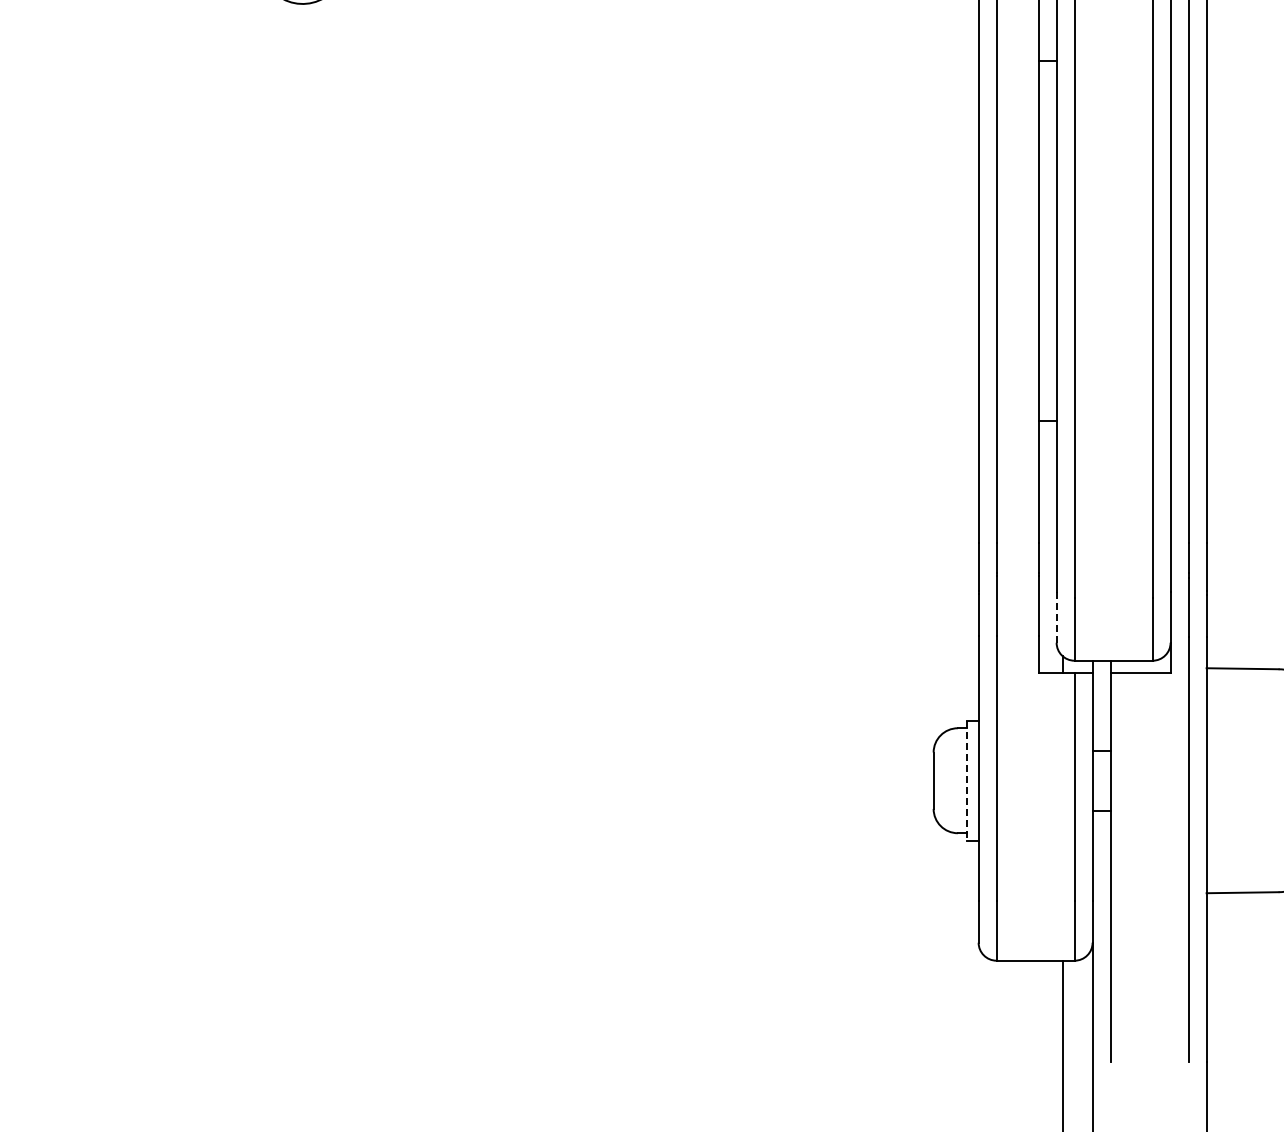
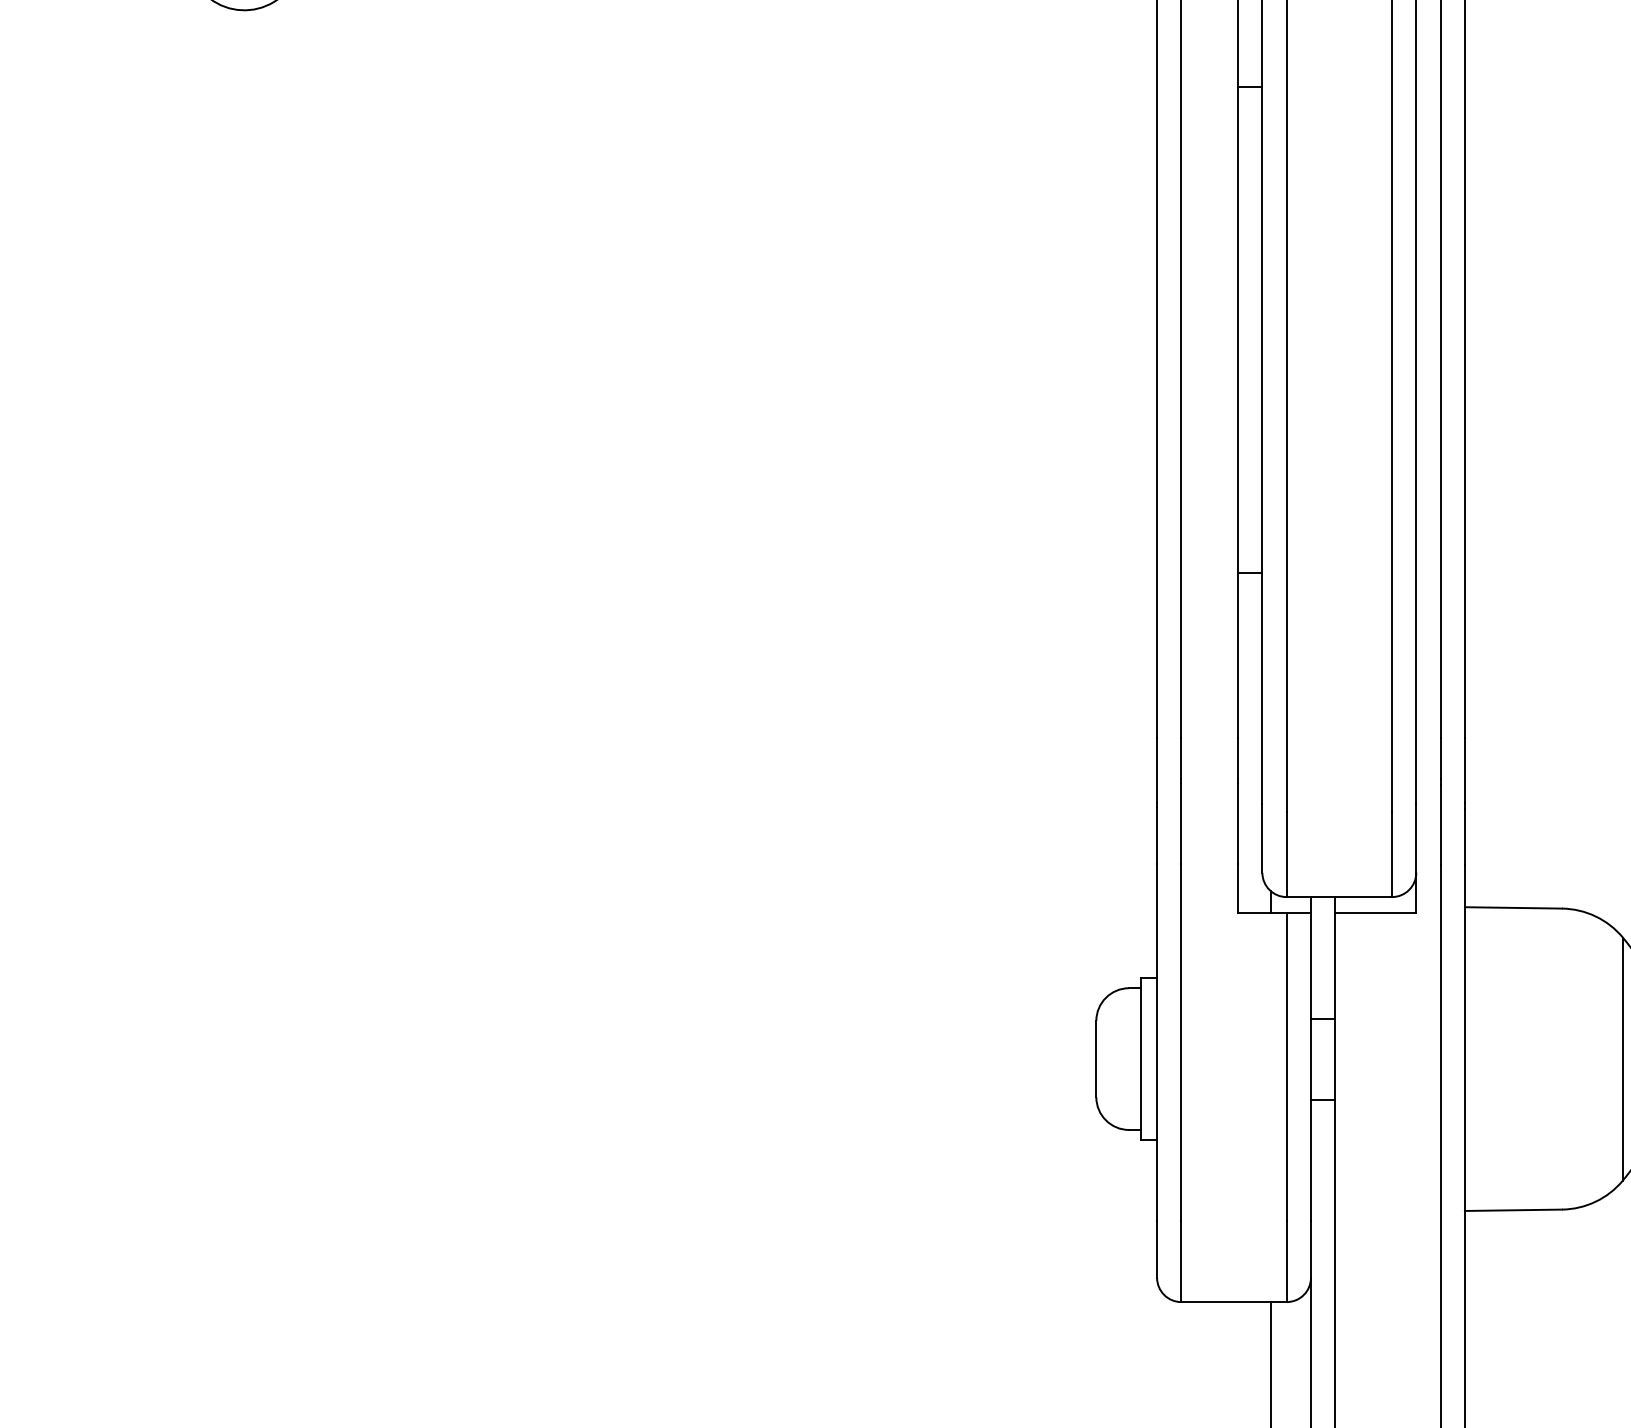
line: (1056, 616) -> (1262, 837), dashed -> solid
line: (966, 780) -> (1140, 1058), dashed -> solid

